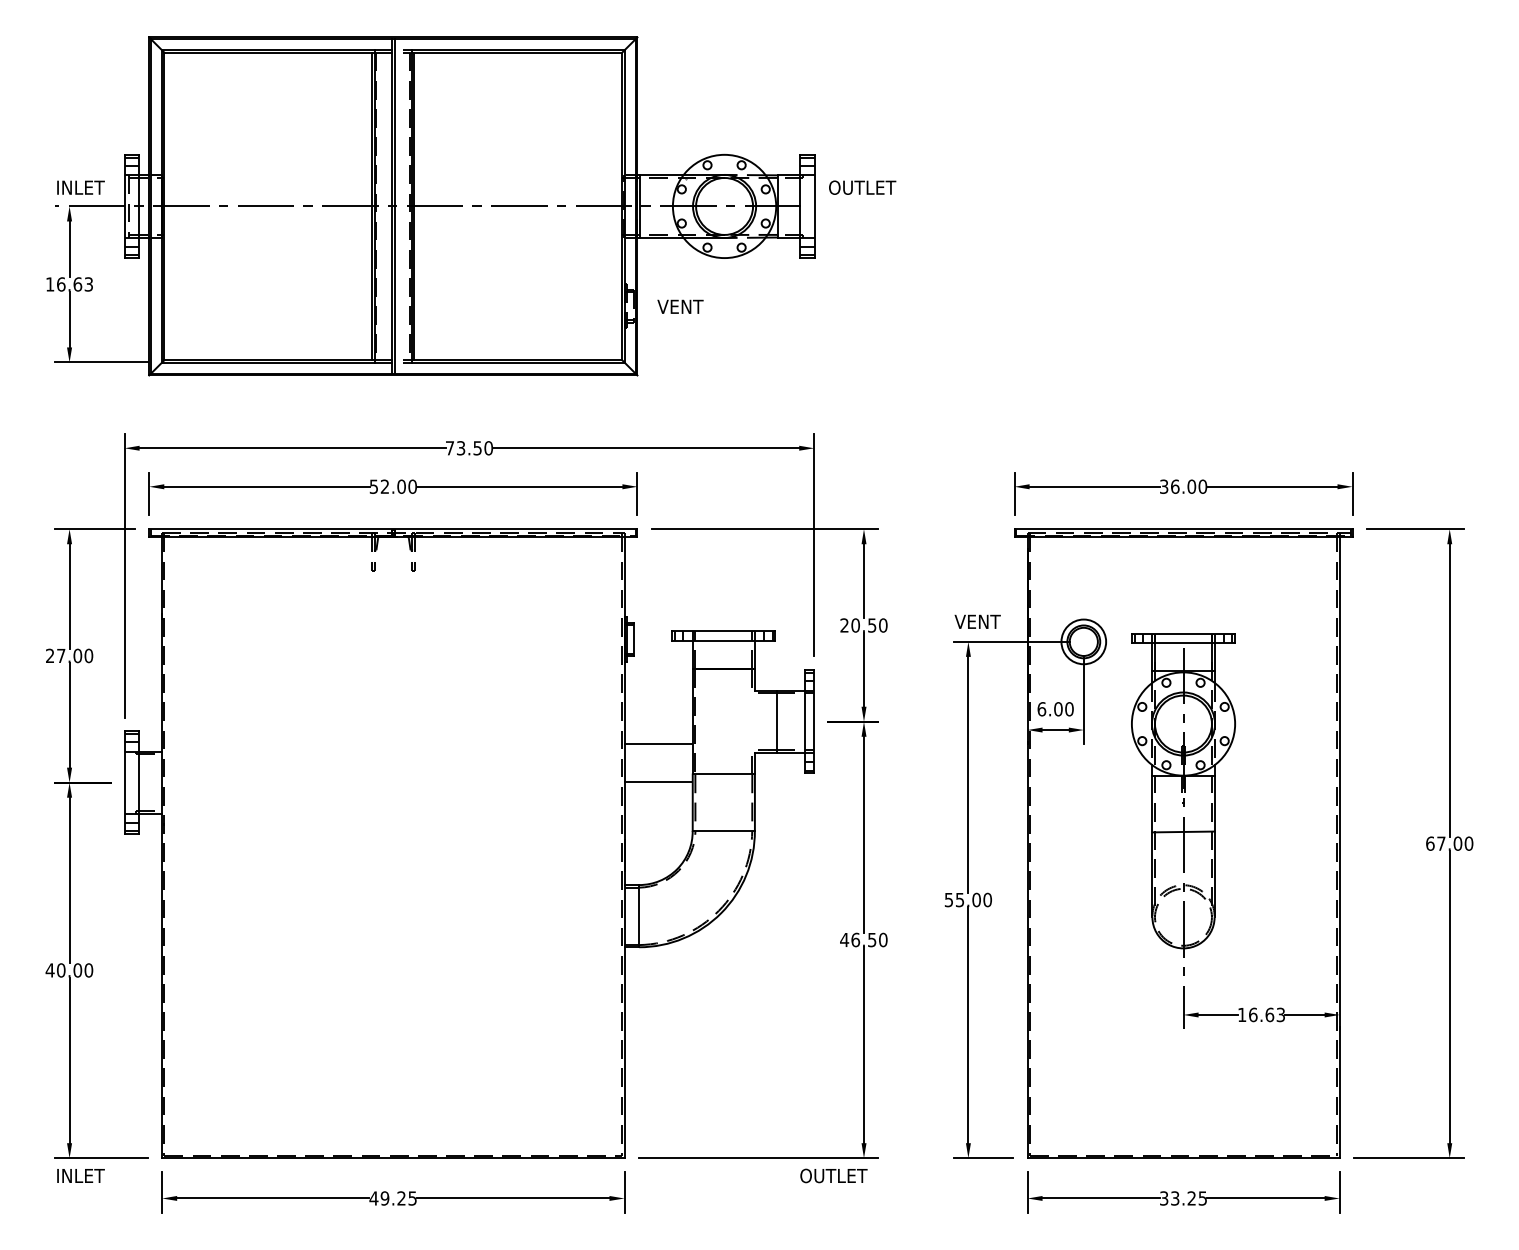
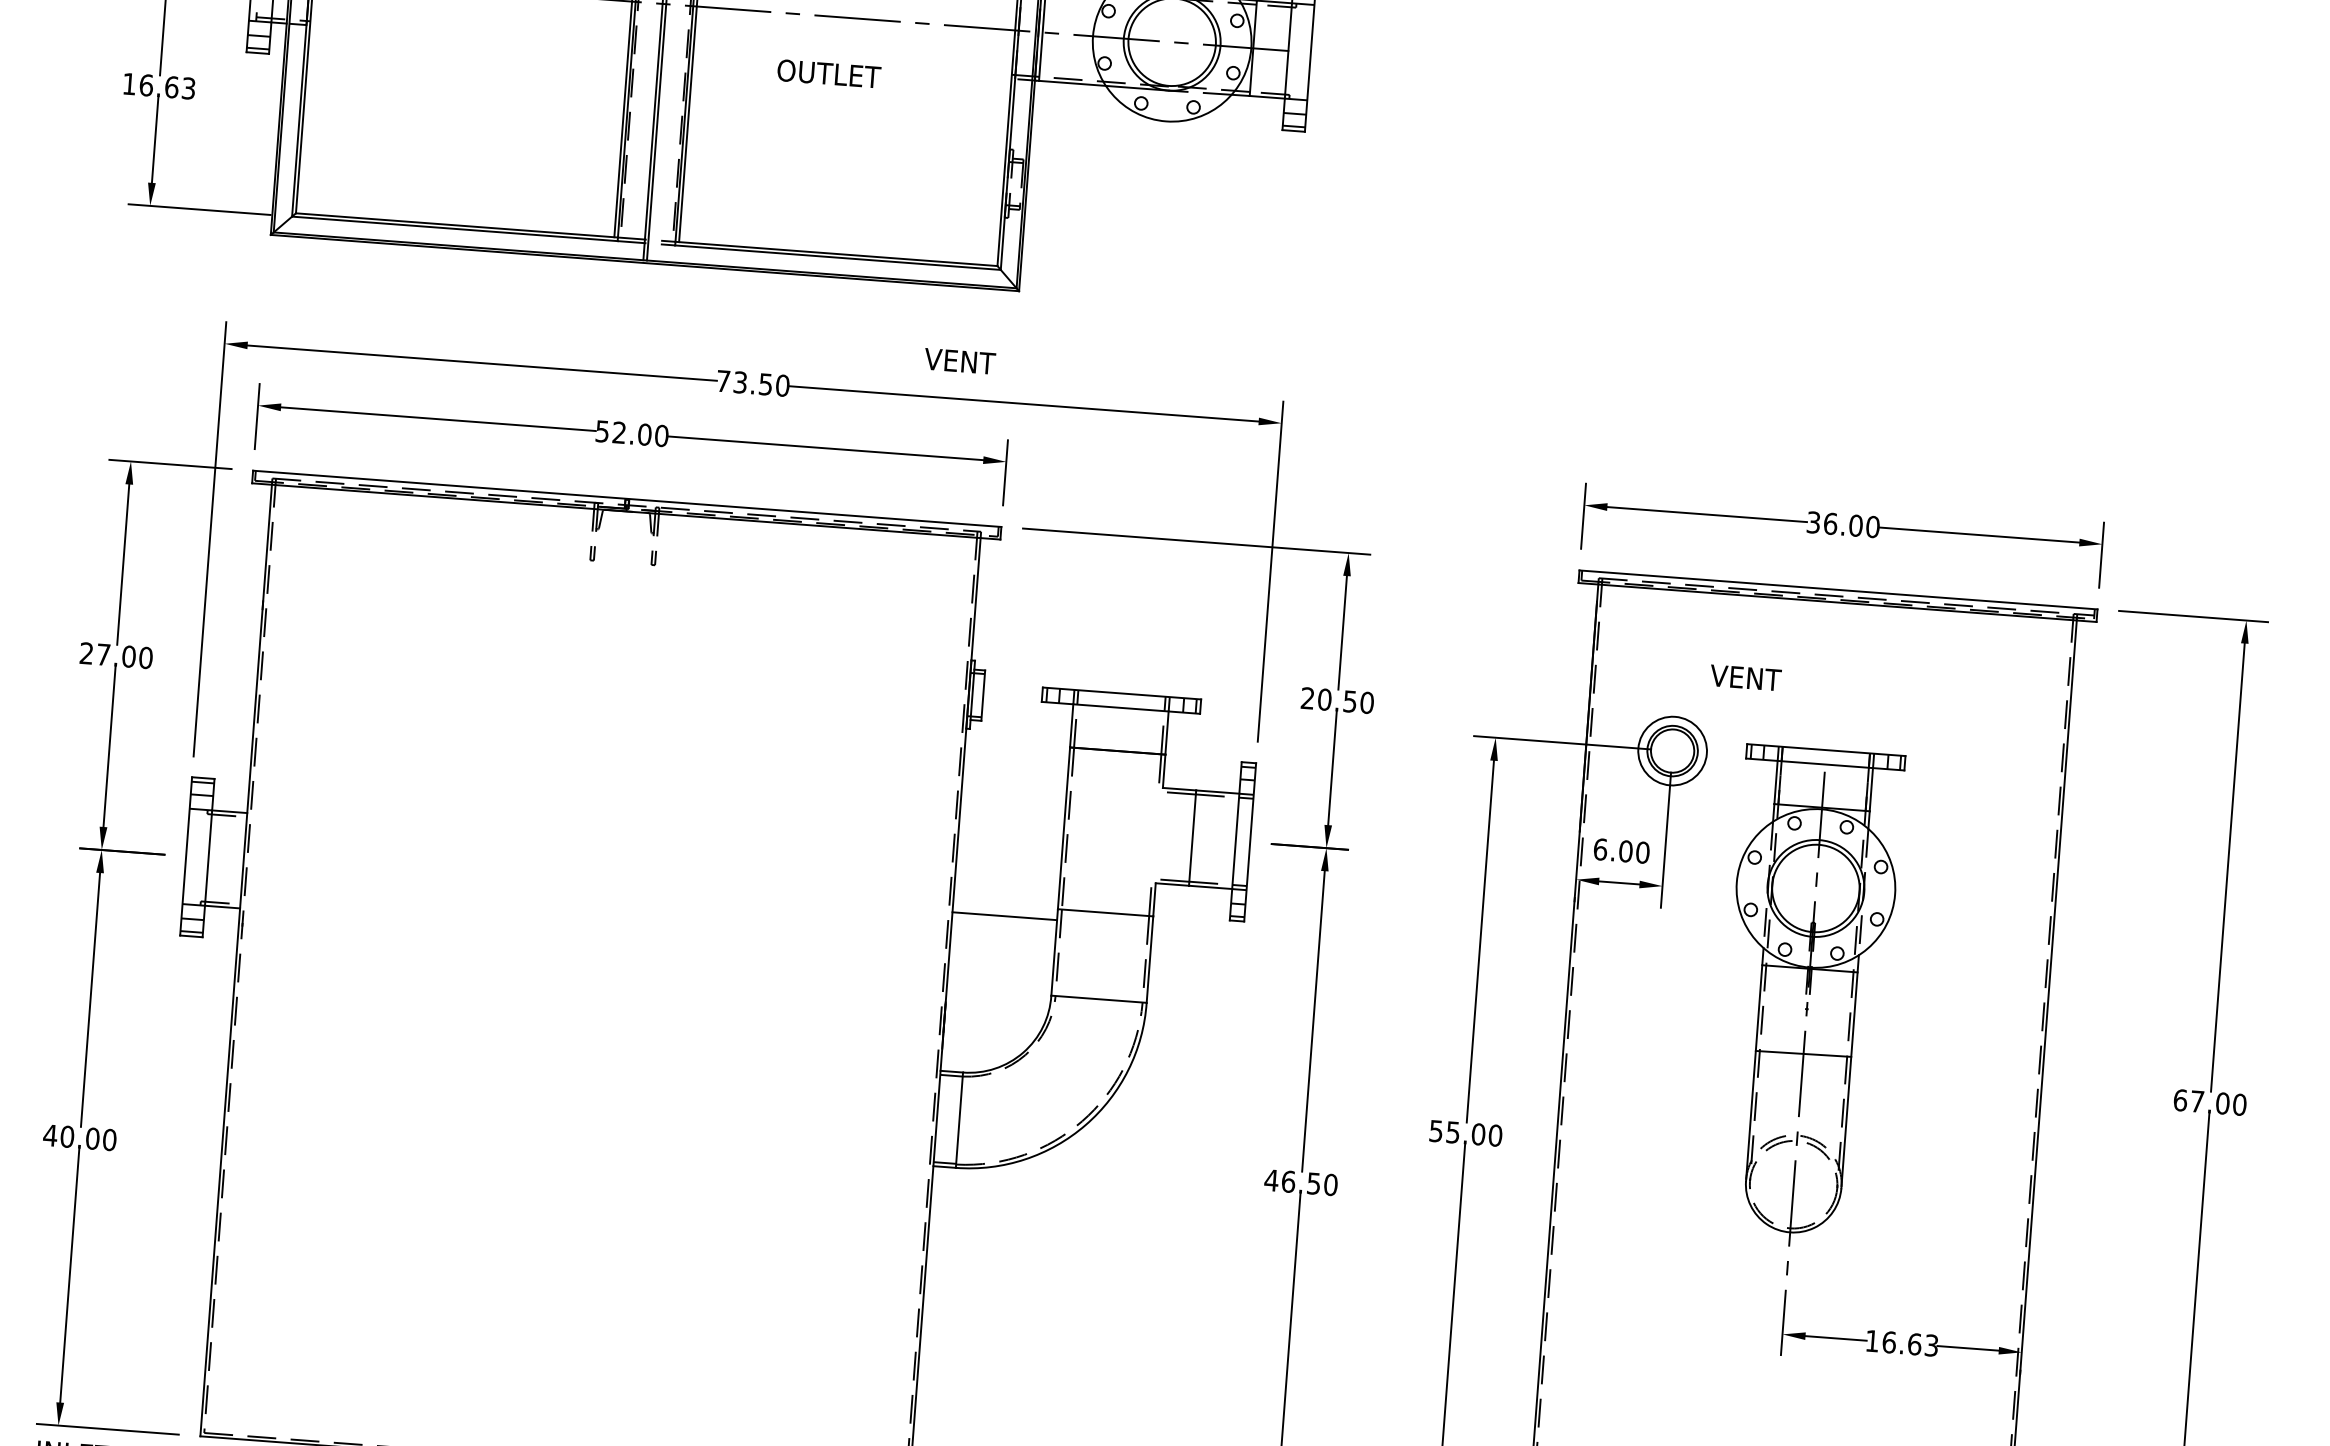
text: (862, 187) -> (829, 73), moved
text: (680, 306) -> (960, 360), moved
text: (977, 621) -> (1745, 677), moved
line: (658, 744) -> (1008, 859), removed

